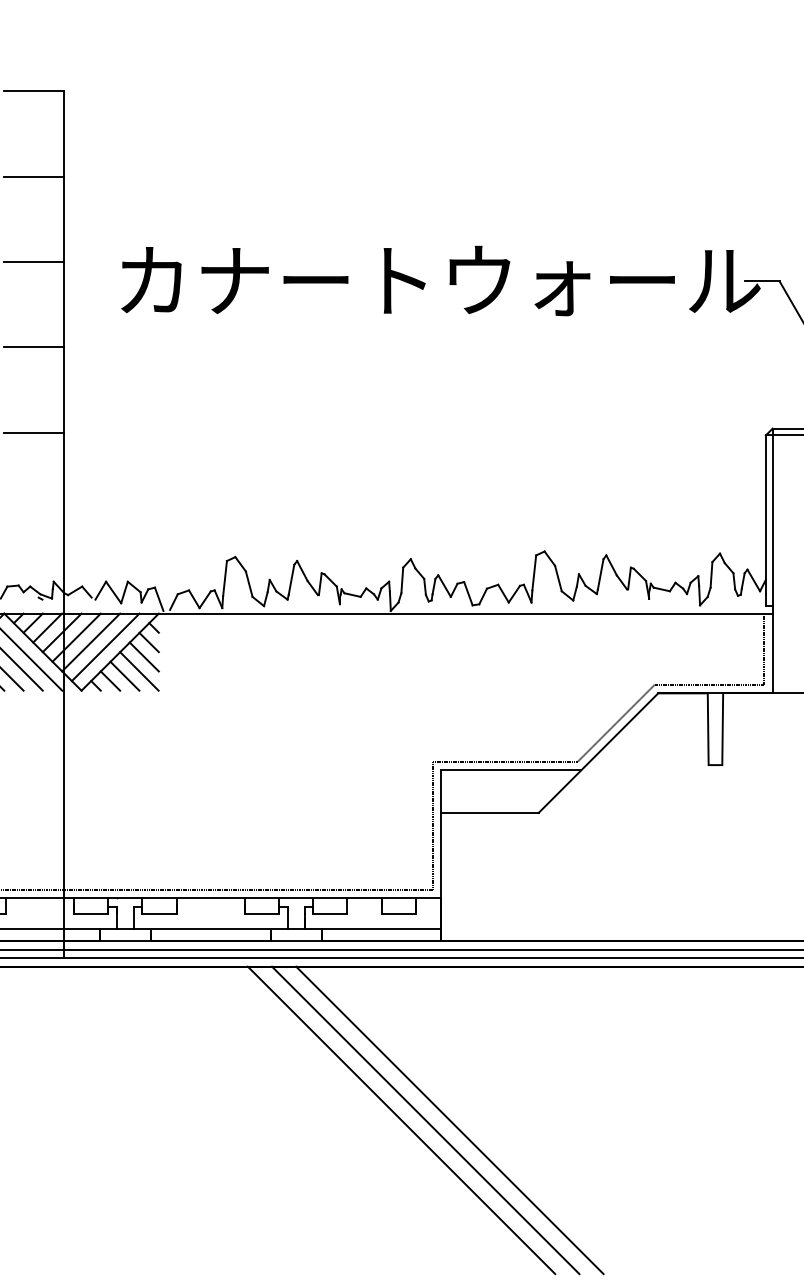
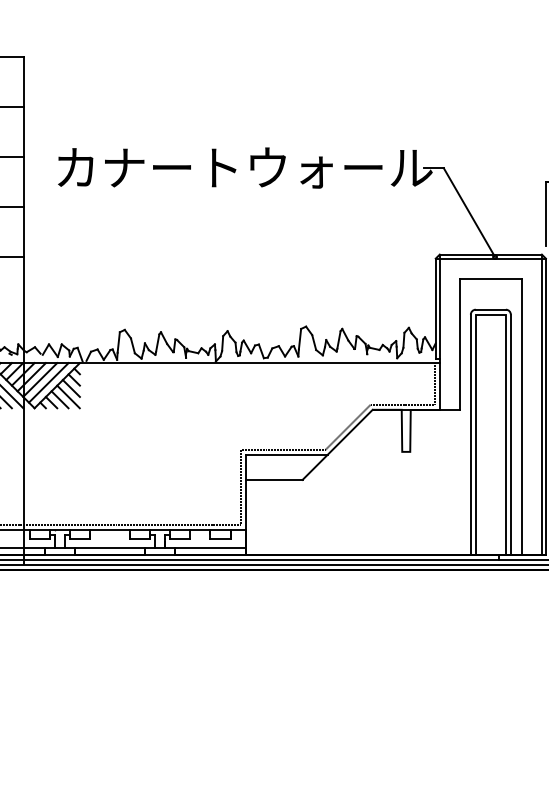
line: (402, 1120) -> (222, 660), removed
line: (425, 1120) -> (236, 660), removed
line: (449, 1120) -> (250, 660), removed

